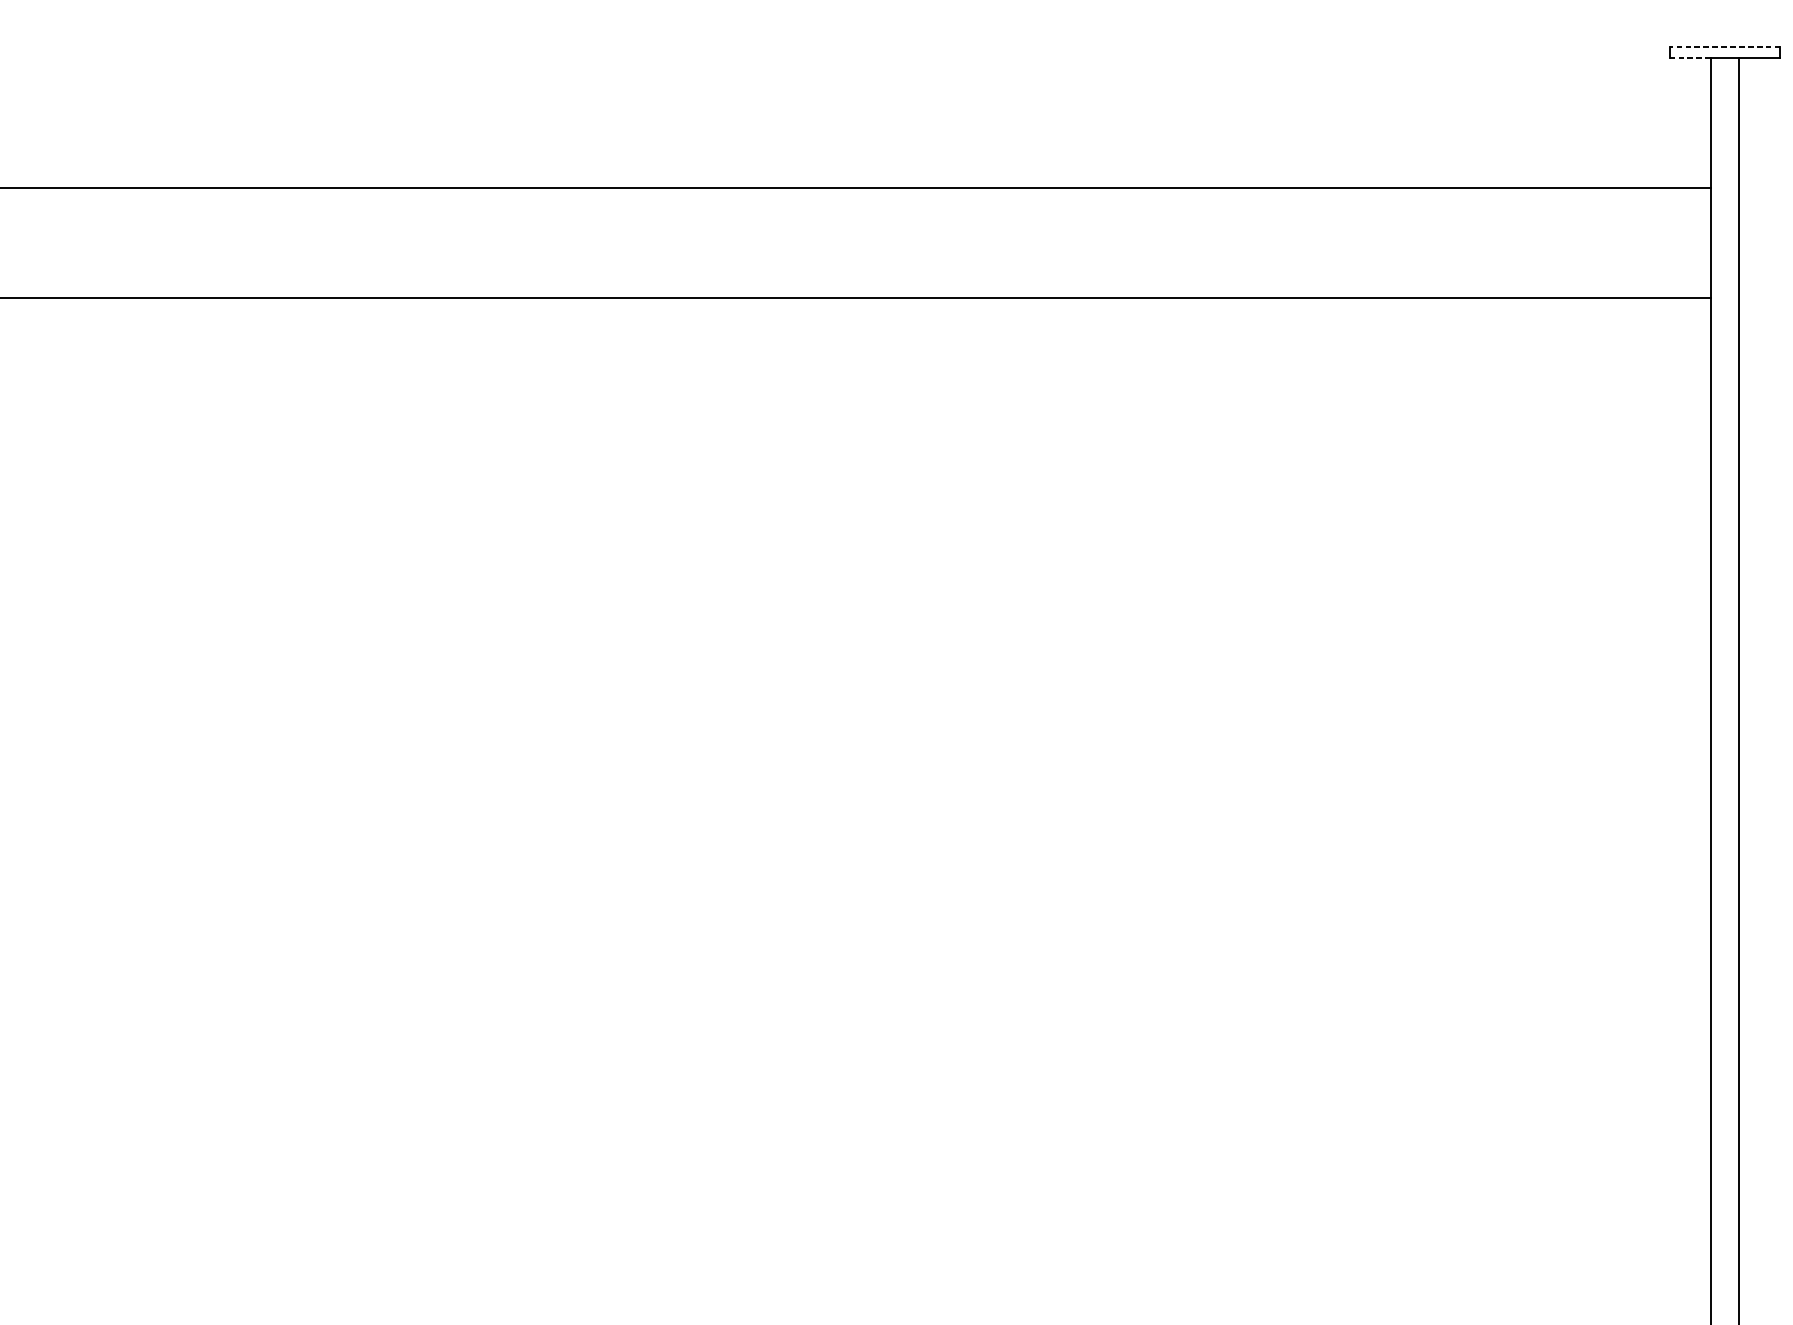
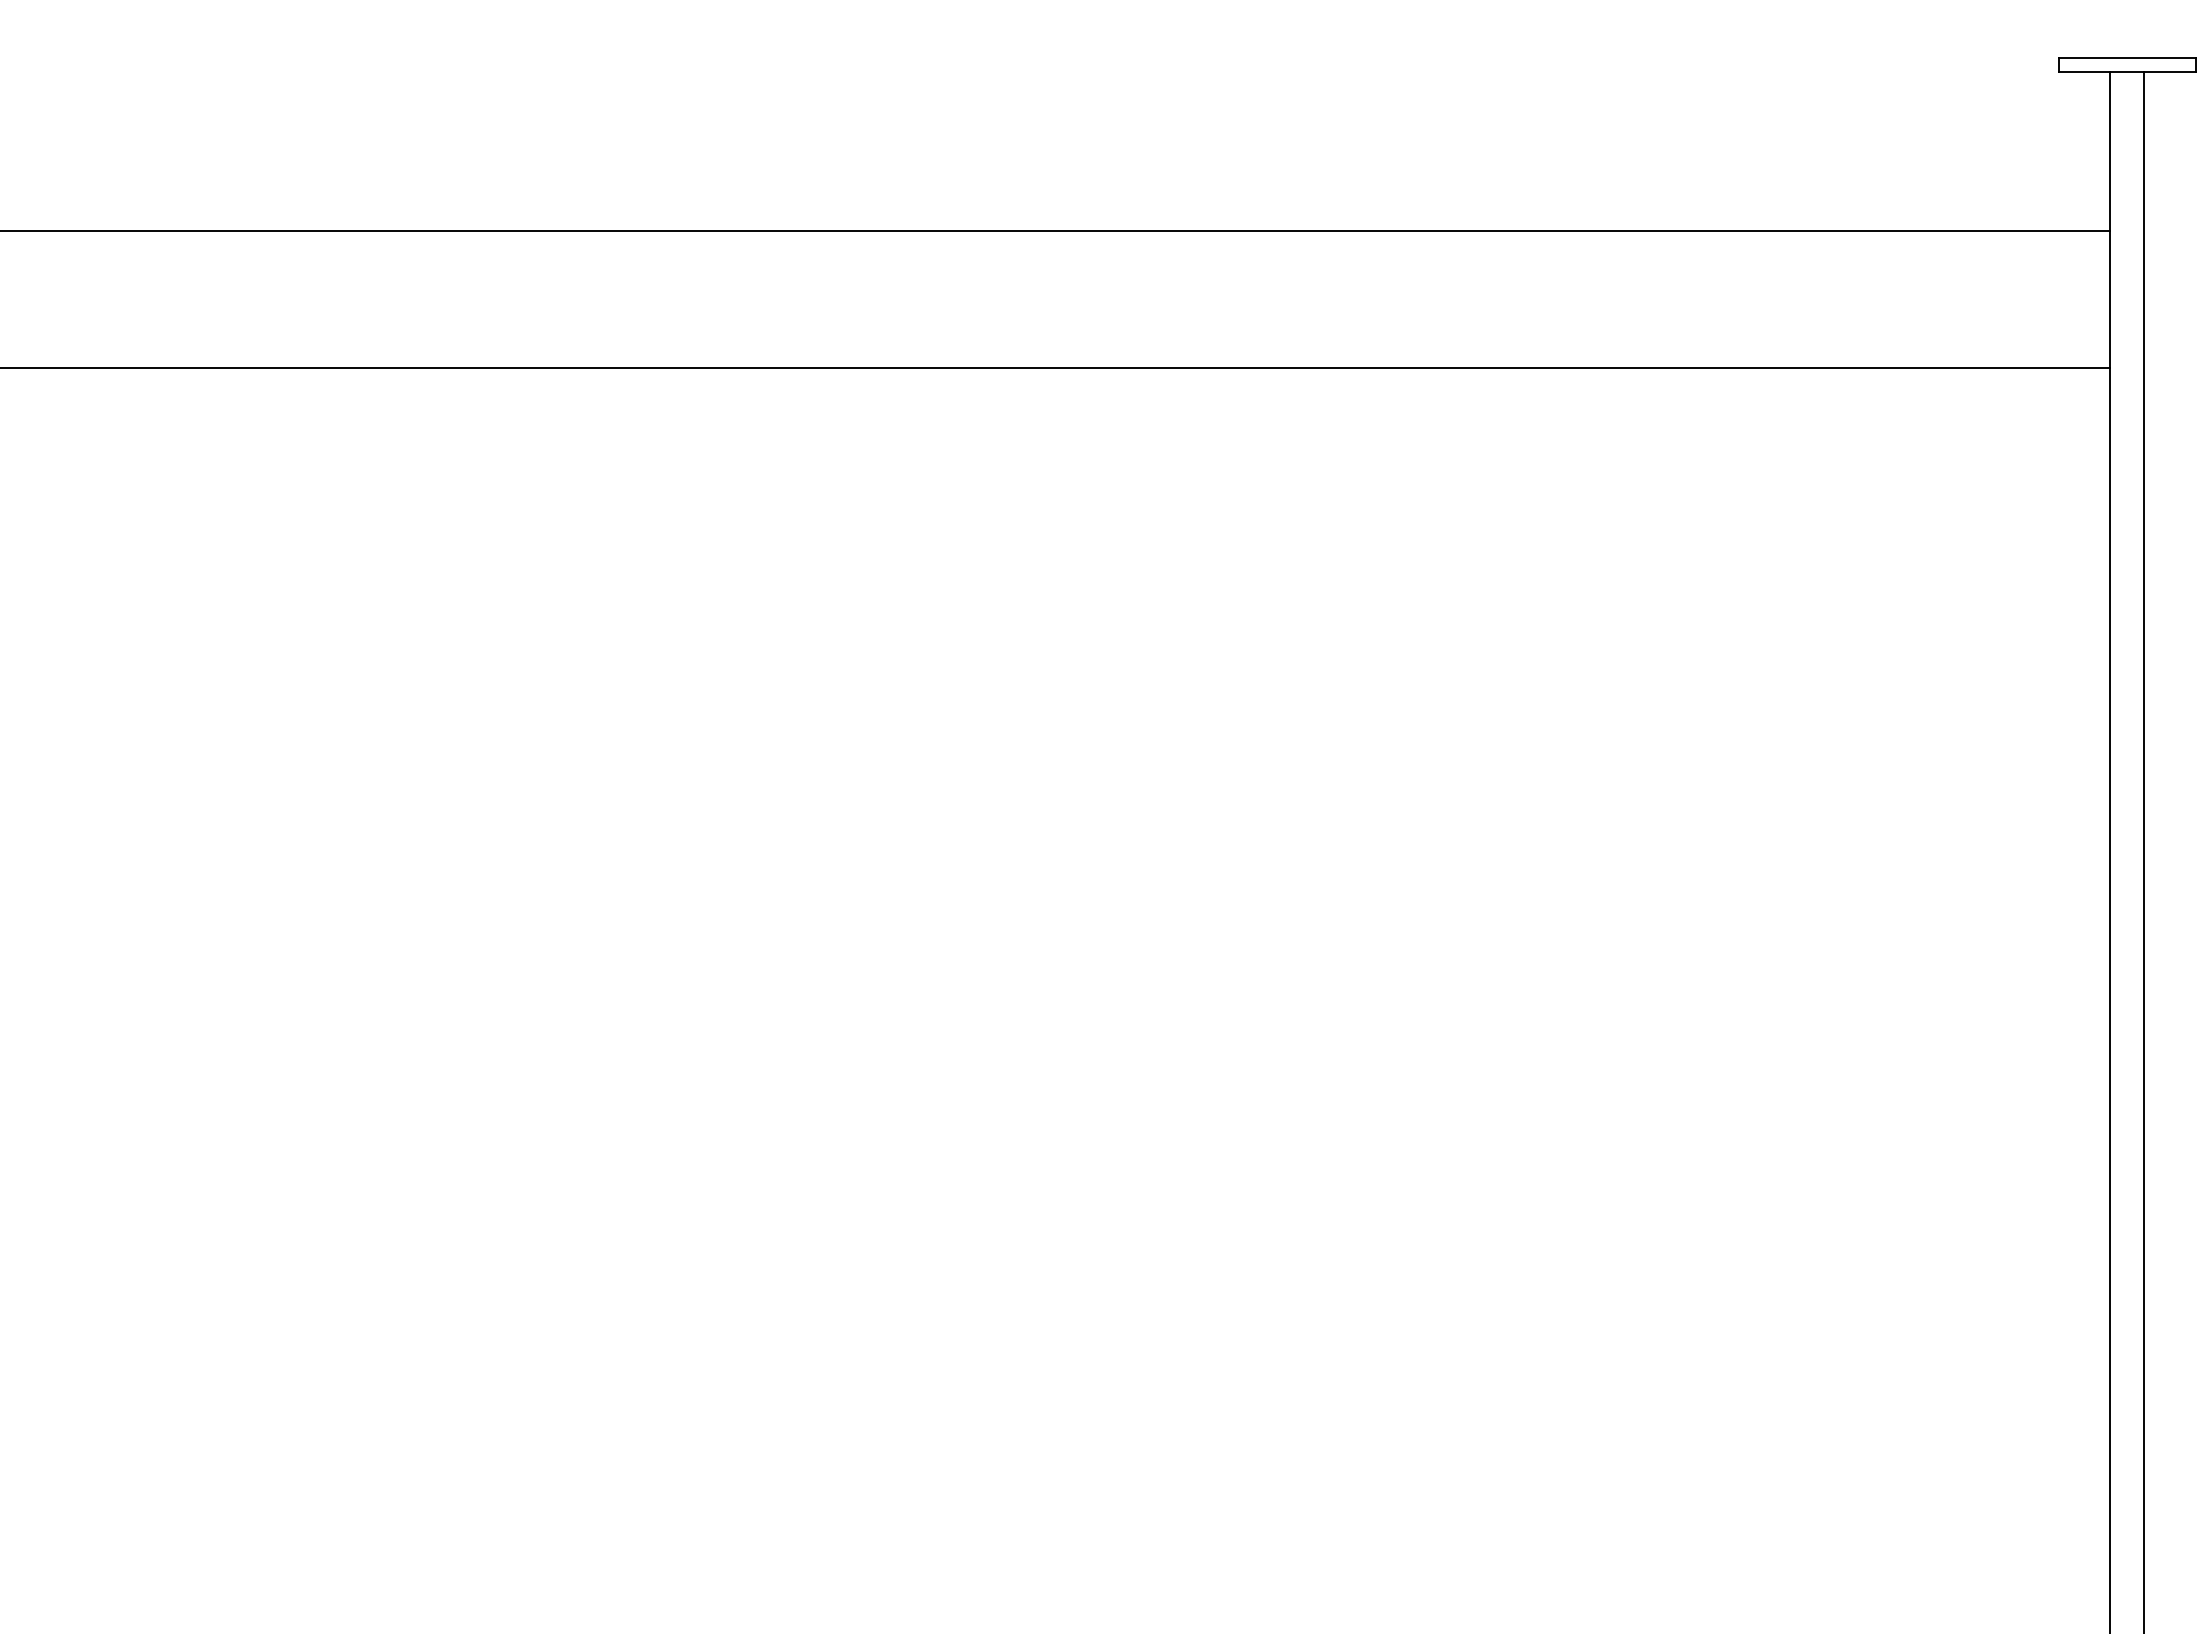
line: (1724, 47) -> (2126, 58), dashed -> solid
line: (1690, 57) -> (2084, 71), dashed -> solid

